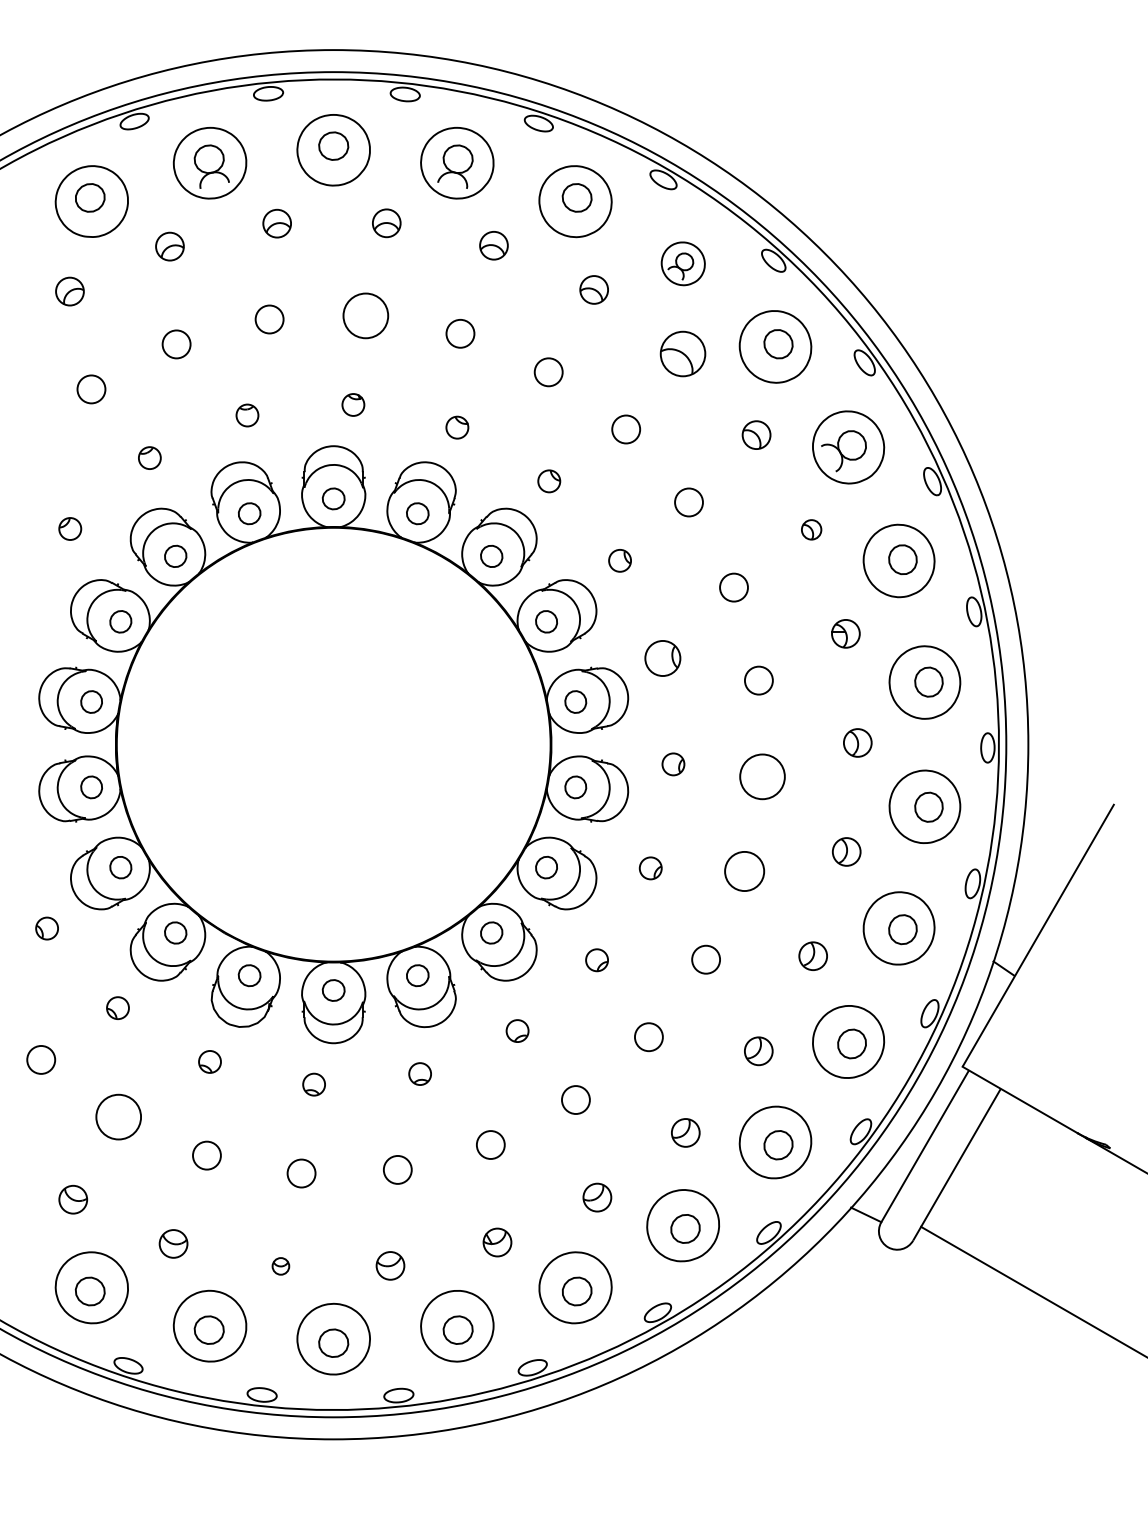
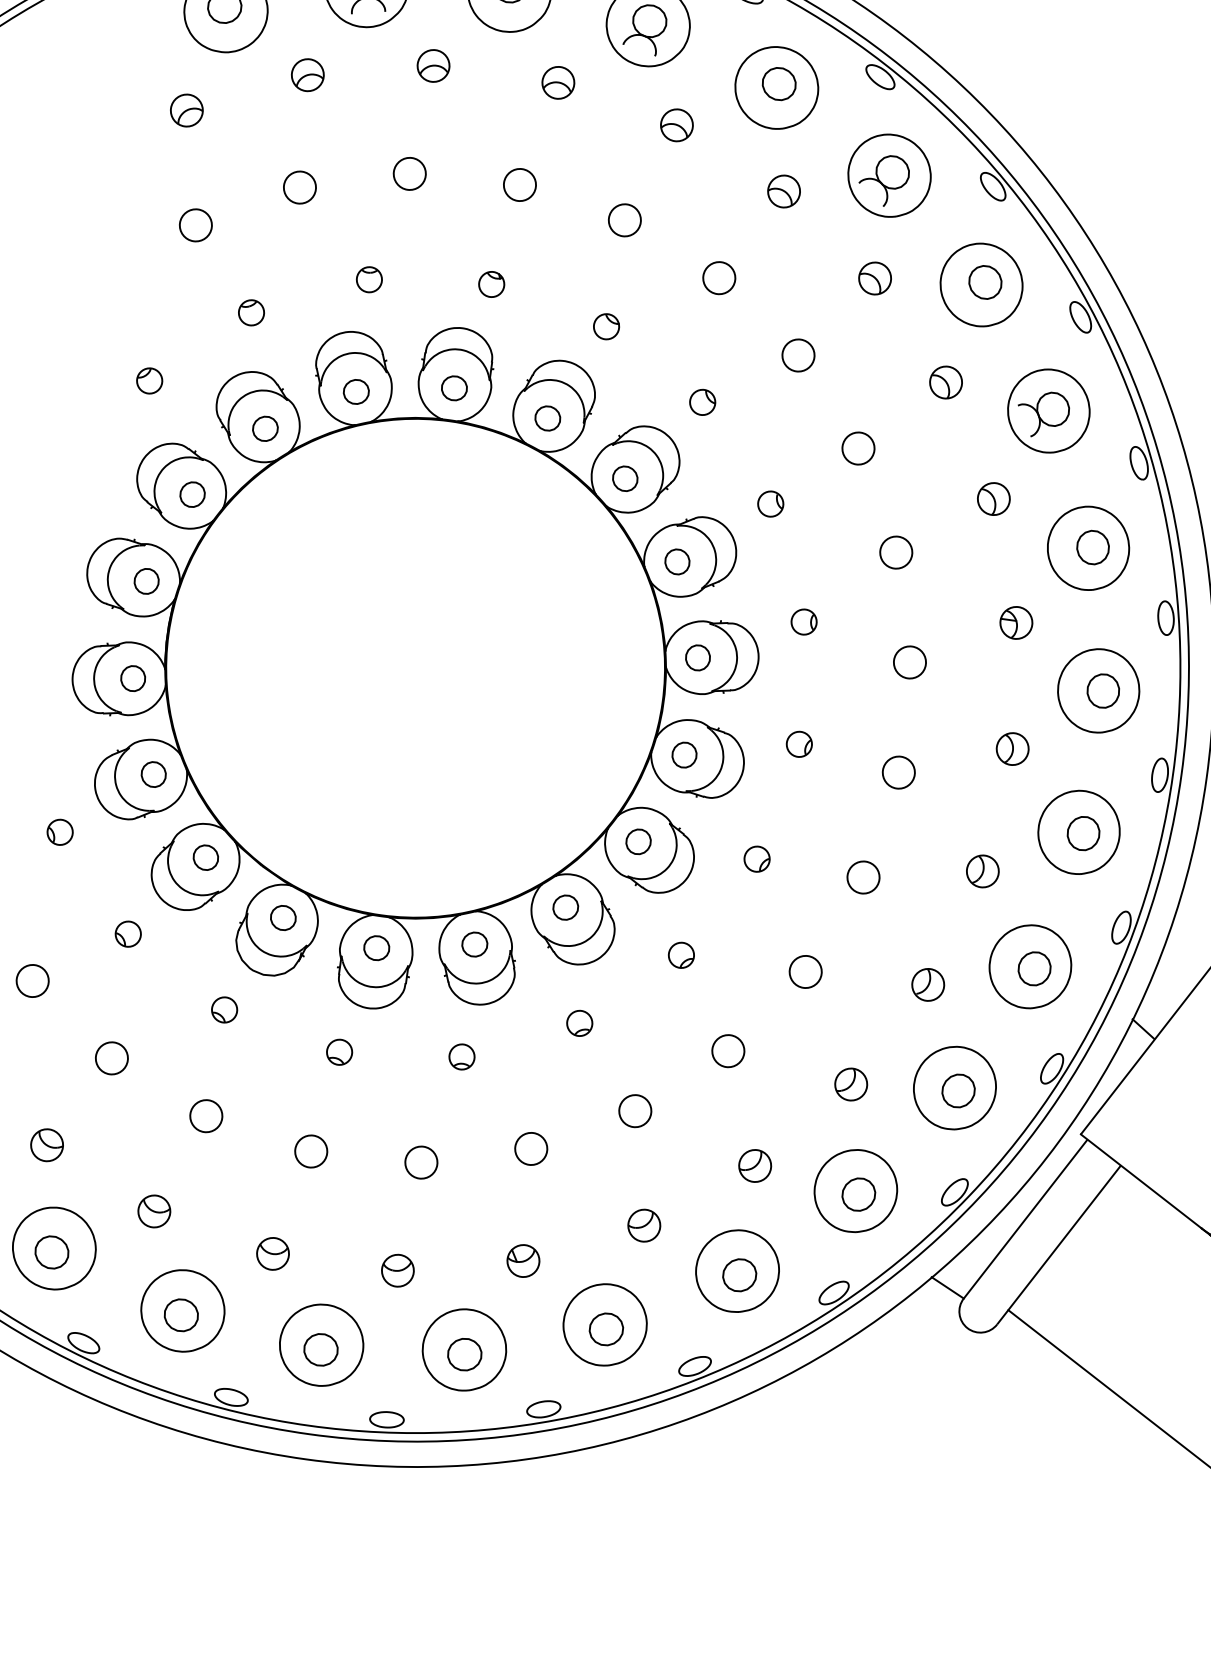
part: (683, 263) -> (889, 175), size x1.67
circle: (365, 315) -> (519, 184), size x0.62
part: (682, 353) -> (874, 277), size x0.62
part: (811, 529) -> (993, 498), size x1.43
part: (662, 658) -> (803, 622), size x0.62
circle: (762, 776) -> (898, 772), size x0.62
circle: (744, 871) -> (863, 877), size x0.71
circle: (118, 1117) -> (111, 1058), size x0.62
part: (280, 1266) -> (272, 1254), size x1.67

